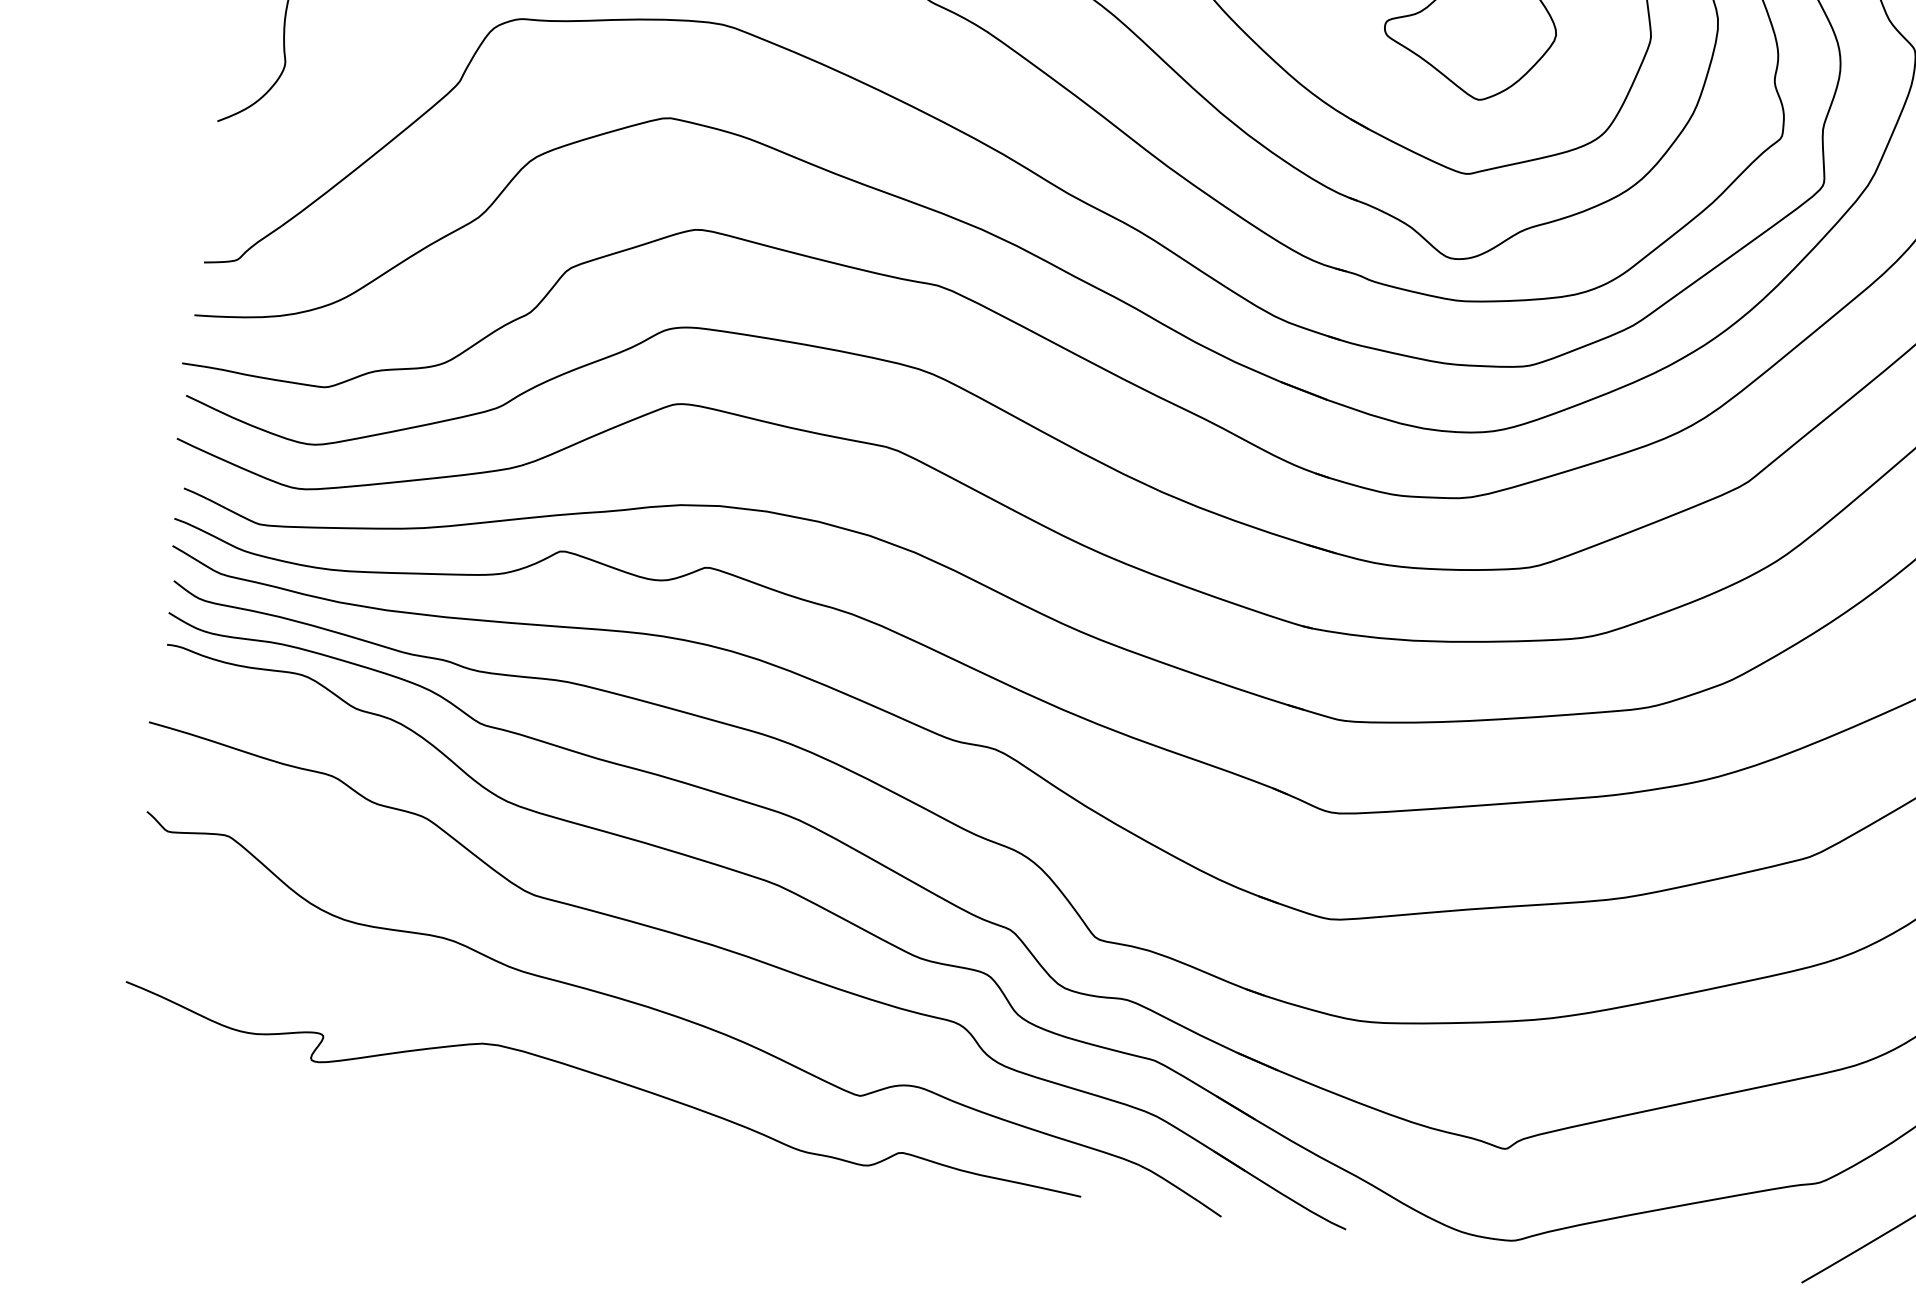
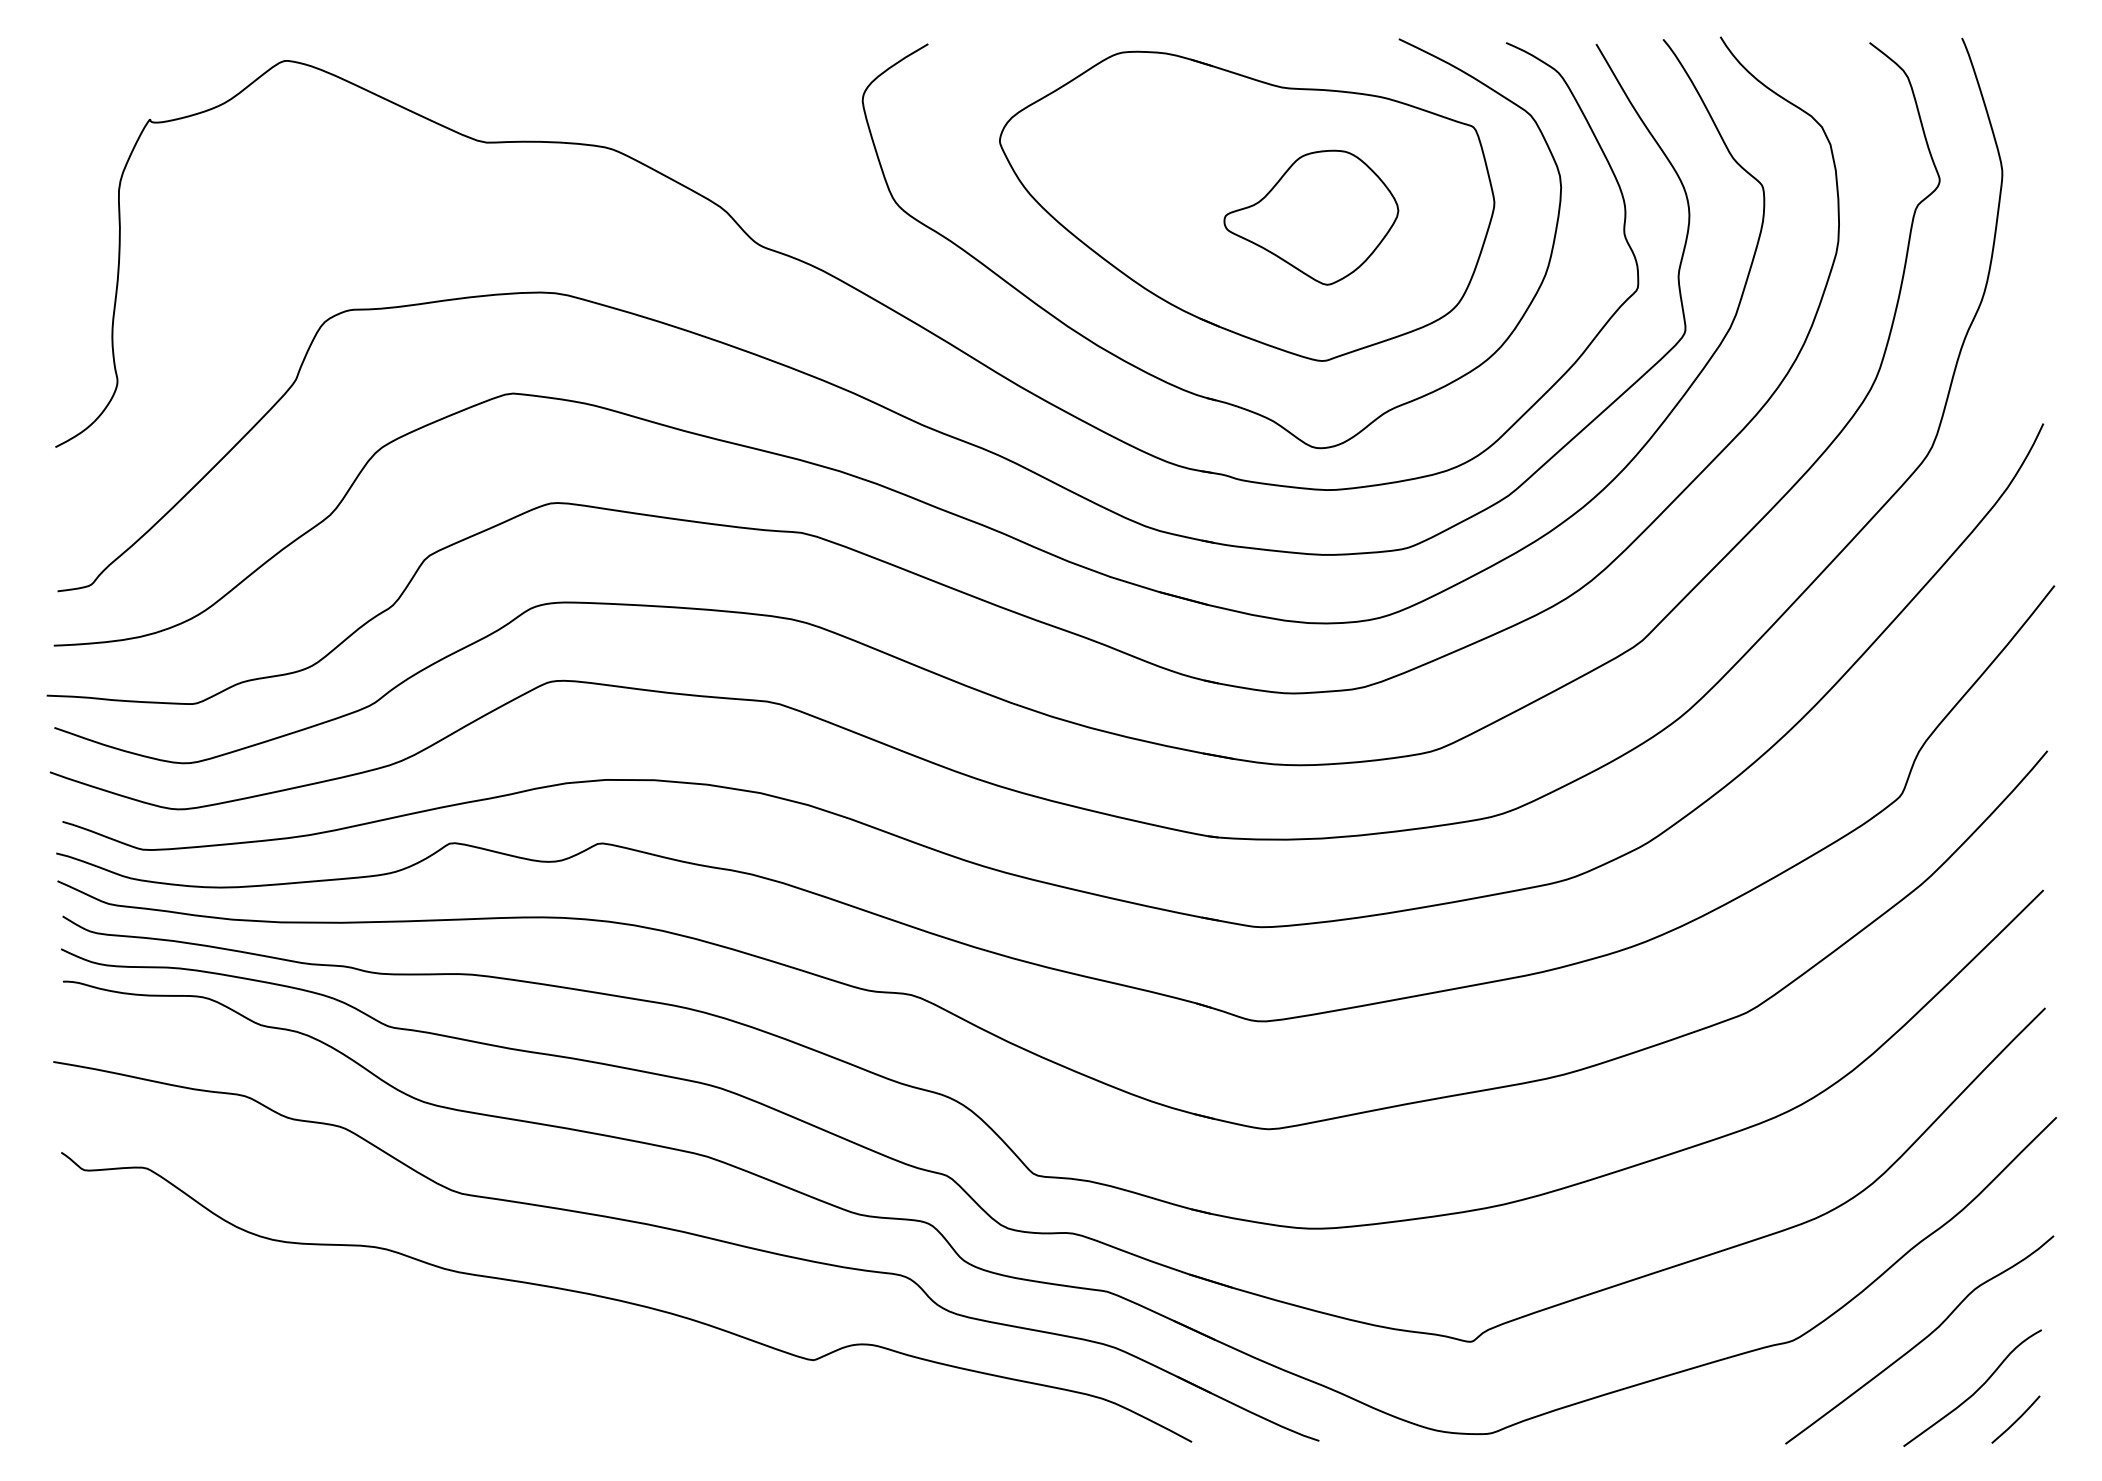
curve: (607, 1079) -> (556, 1371), removed

